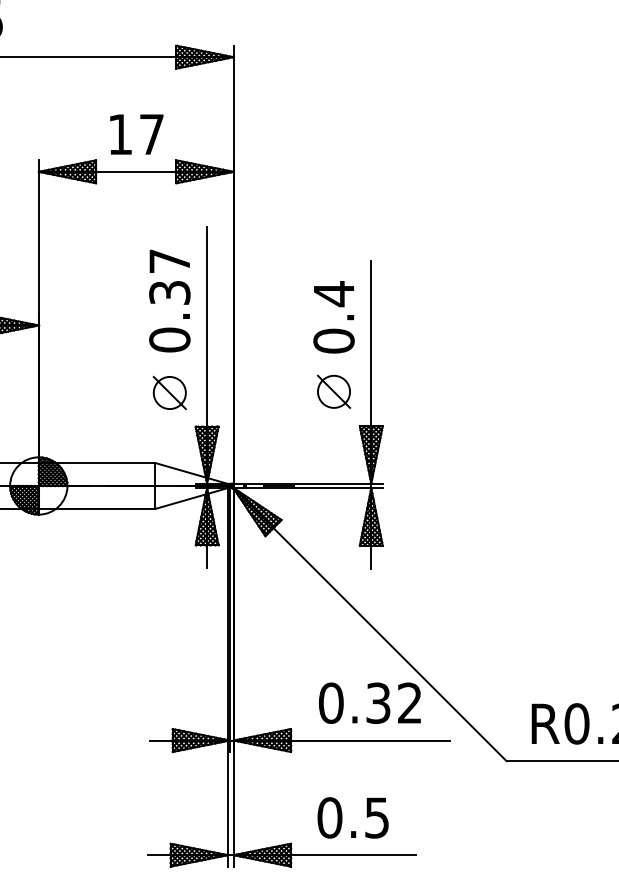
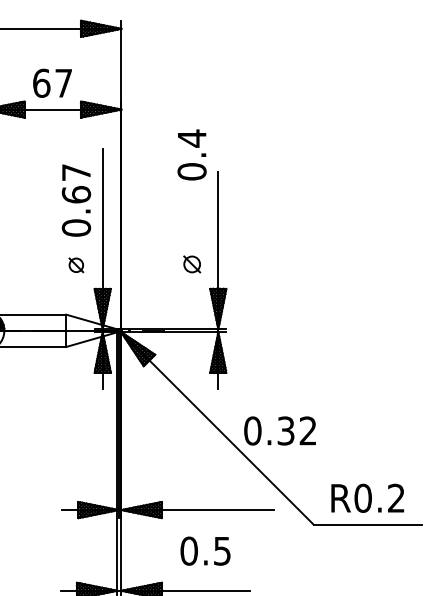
text: (120, 134) -> (41, 83), 17 -> 67
text: (169, 292) -> (76, 194), 0.37 -> 0.67
text: (333, 317) -> (191, 155), moved
part: (334, 391) -> (192, 264), size x0.7
part: (169, 392) -> (76, 264), size x0.6
text: (369, 702) -> (279, 430), moved
text: (352, 817) -> (205, 550), moved

